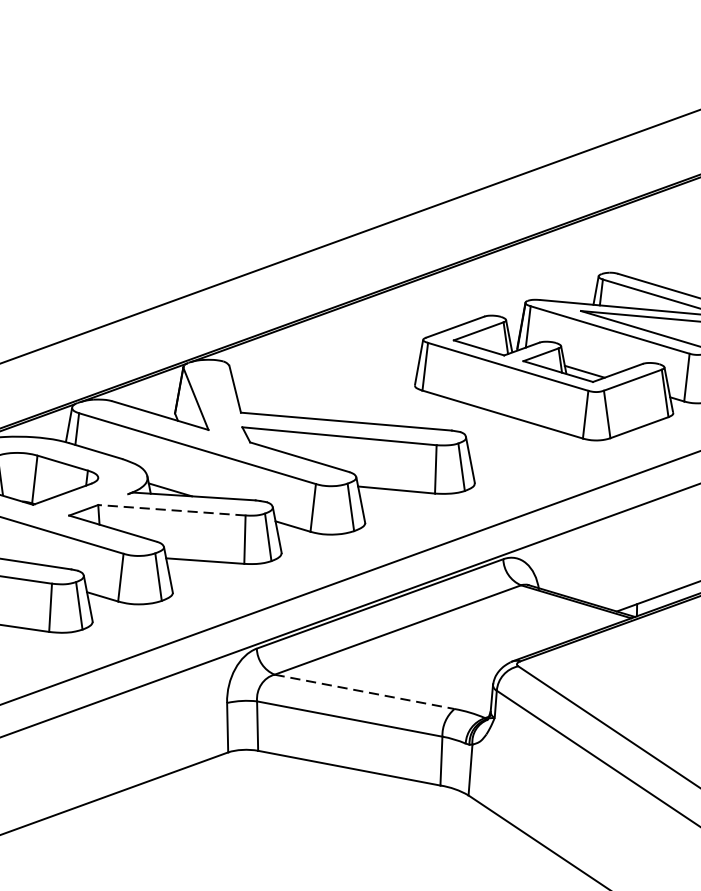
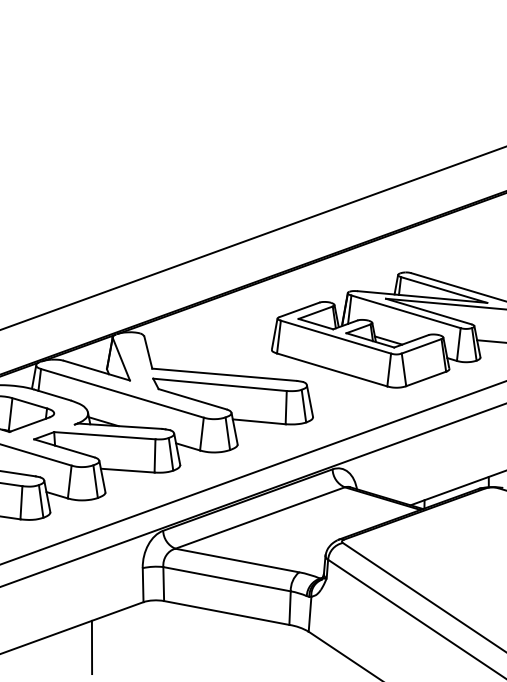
line: (171, 509) -> (104, 435), dashed -> solid
line: (364, 691) -> (237, 560), dashed -> solid
line: (152, 818) -> (91, 647), added

